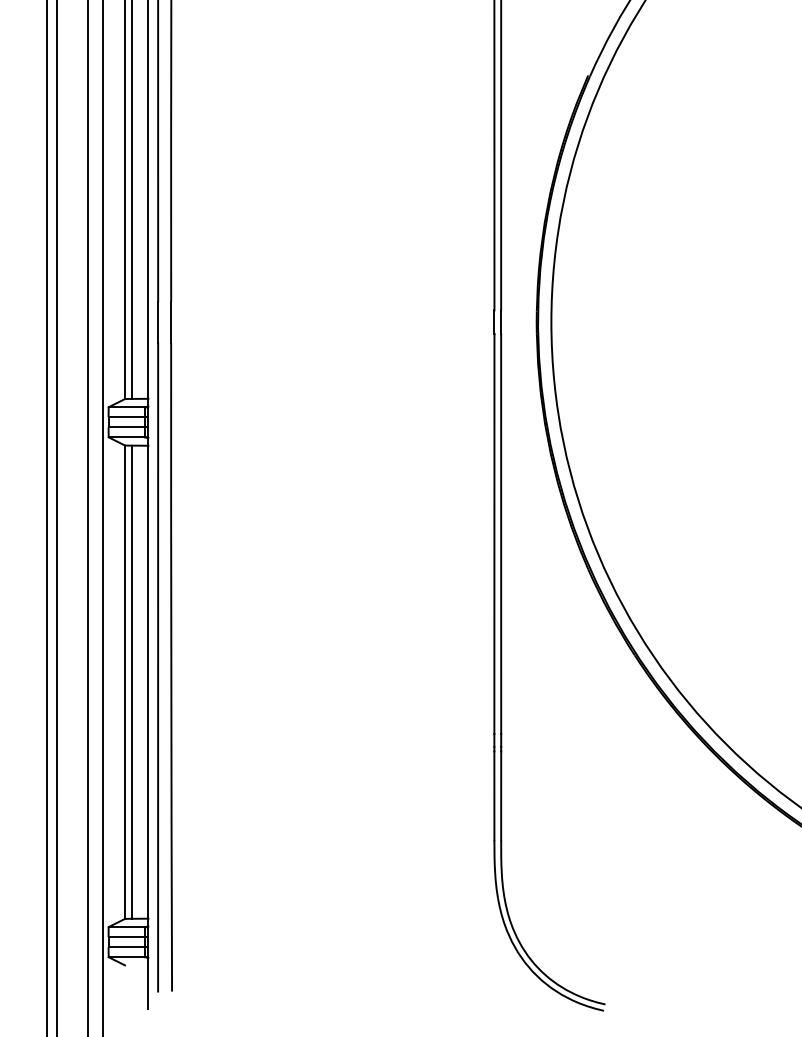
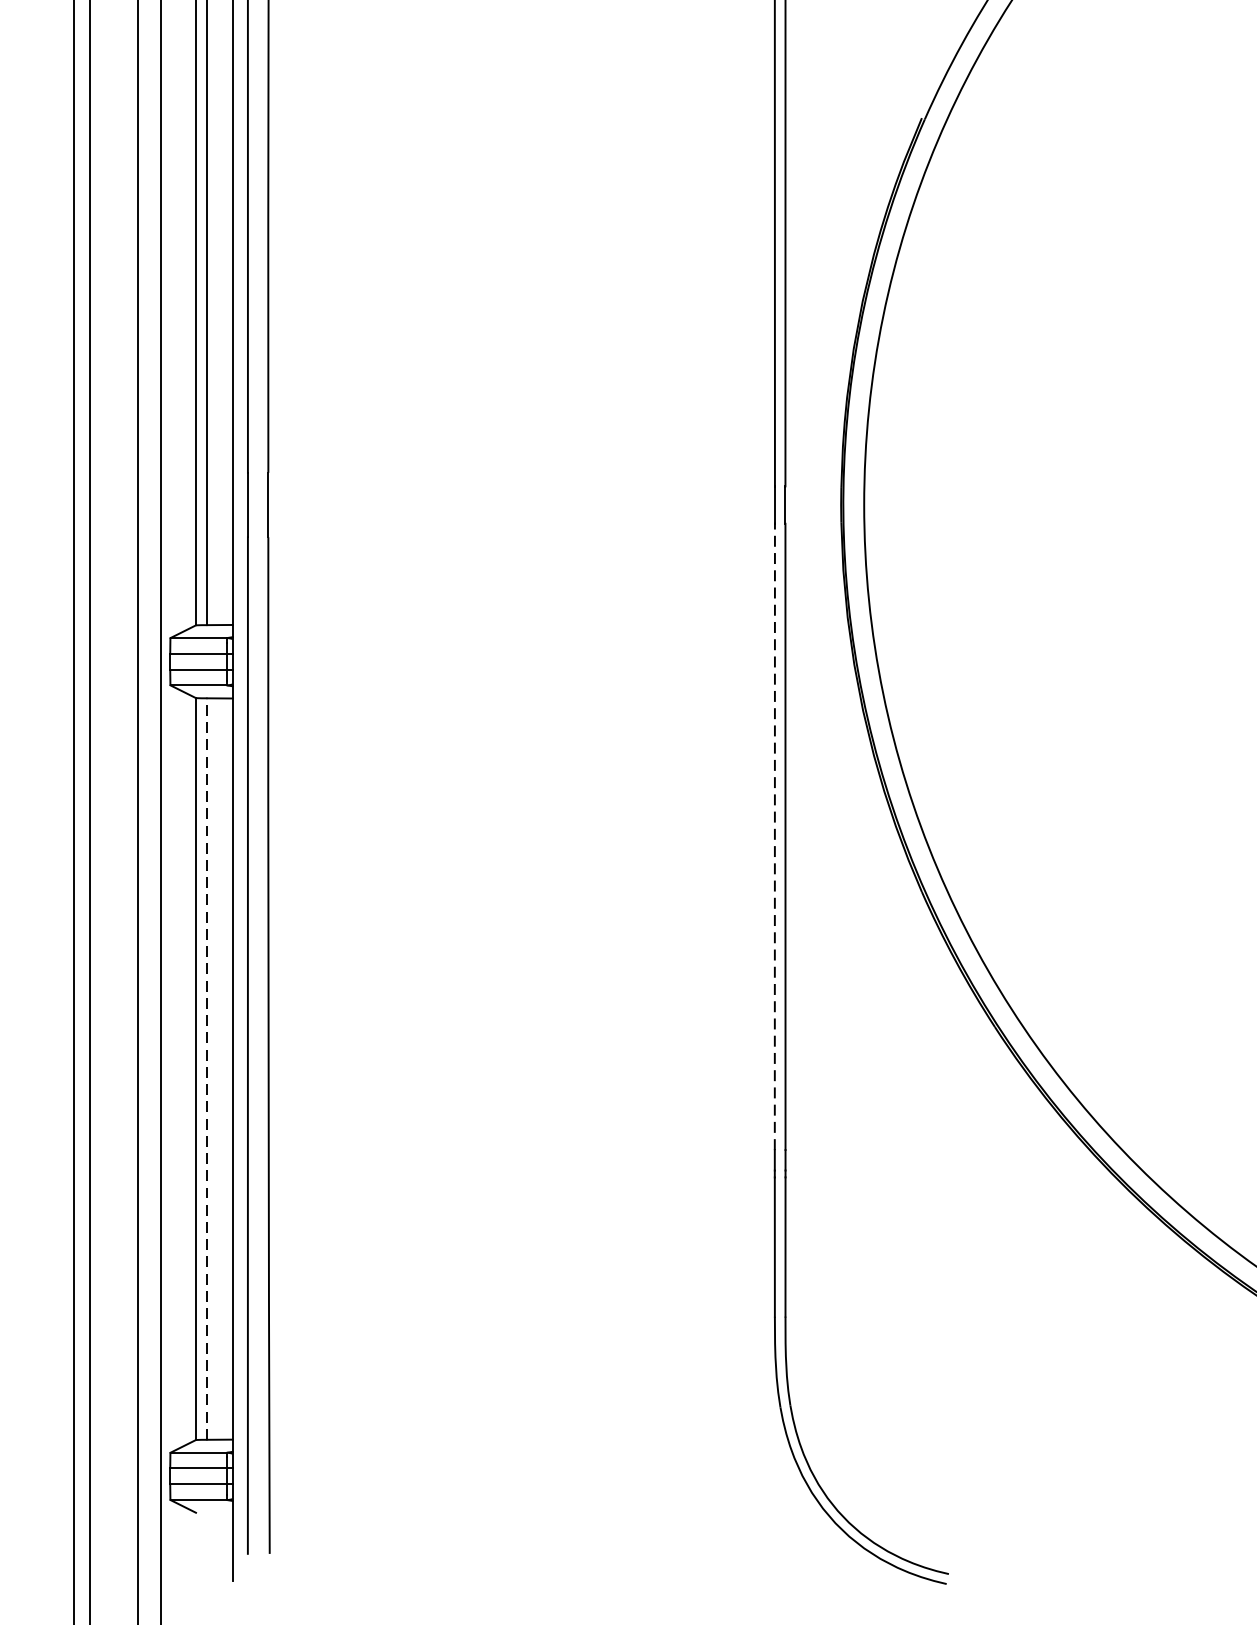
line: (494, 534) -> (775, 837), solid -> dashed
line: (132, 682) -> (207, 1069), solid -> dashed

